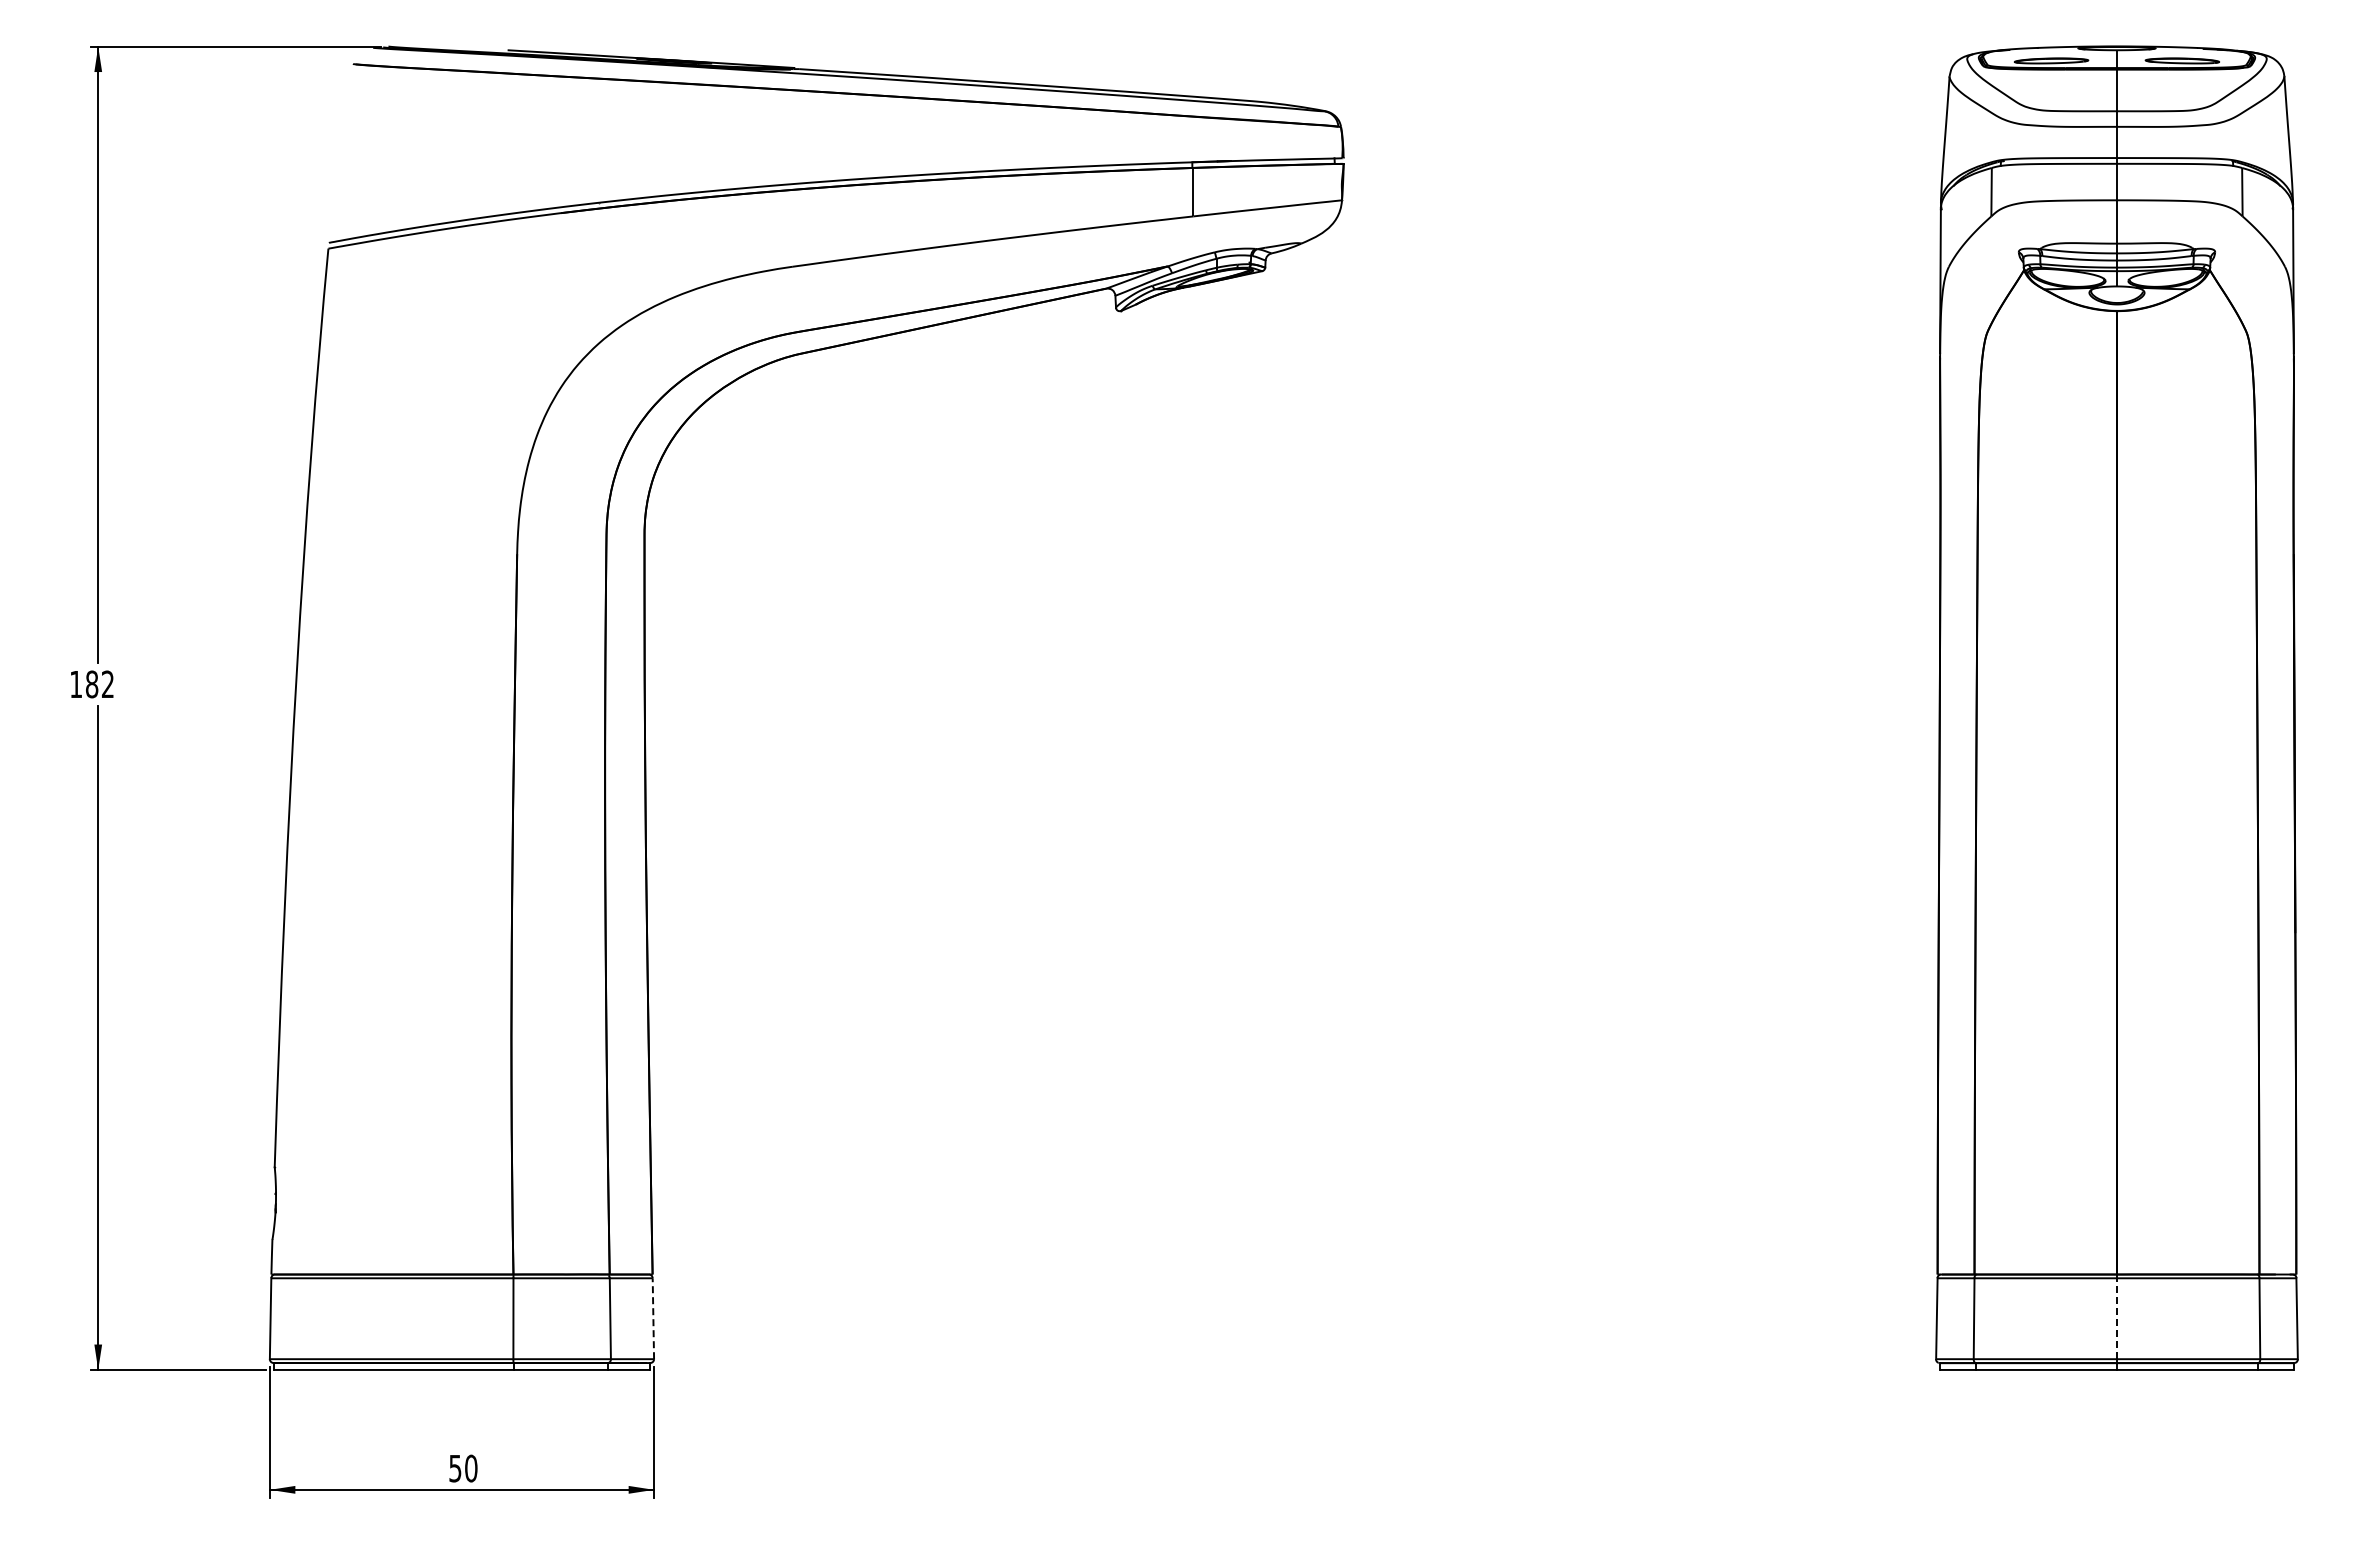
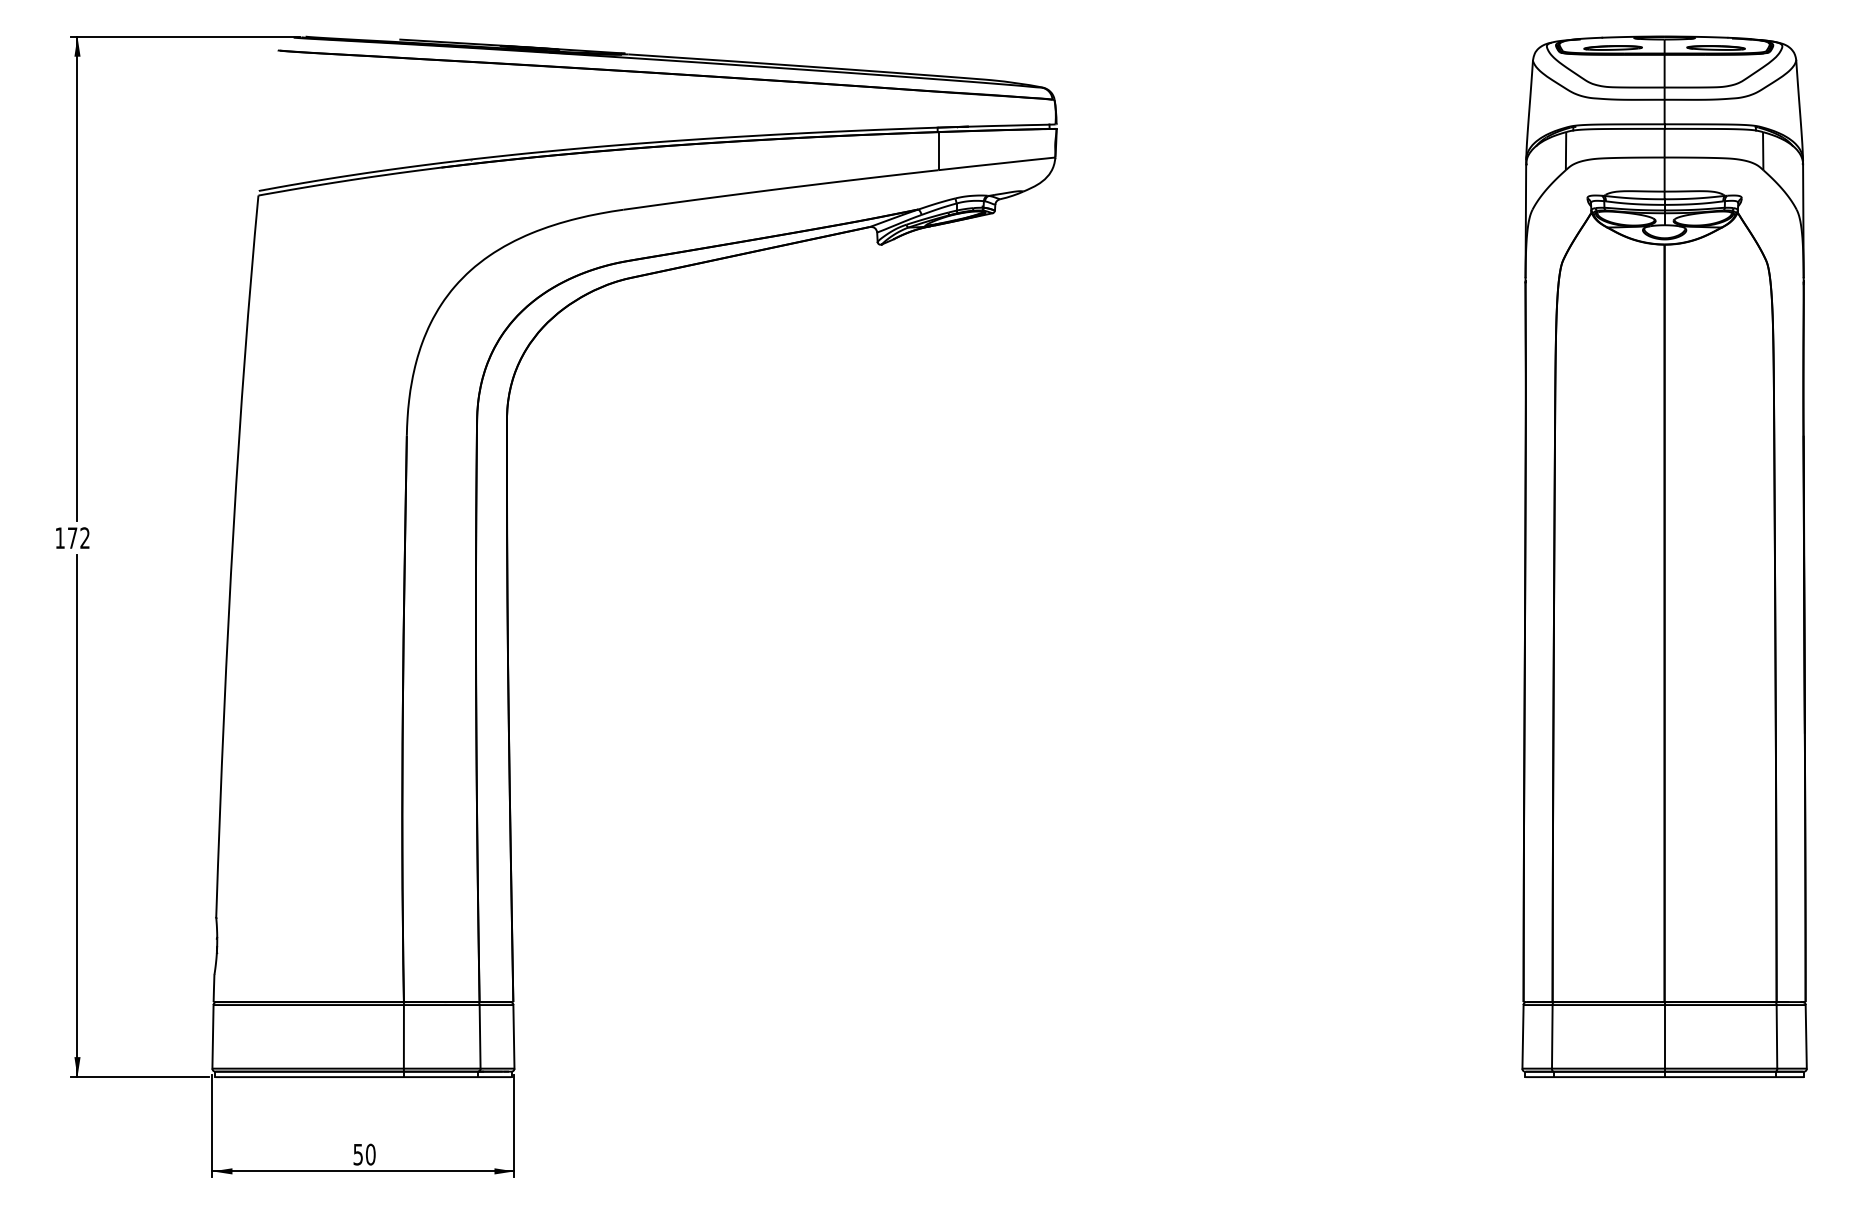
text: (92, 684) -> (72, 538), 182 -> 172
line: (653, 1318) -> (514, 1036), dashed -> solid
line: (2116, 1318) -> (1664, 1036), dashed -> solid

